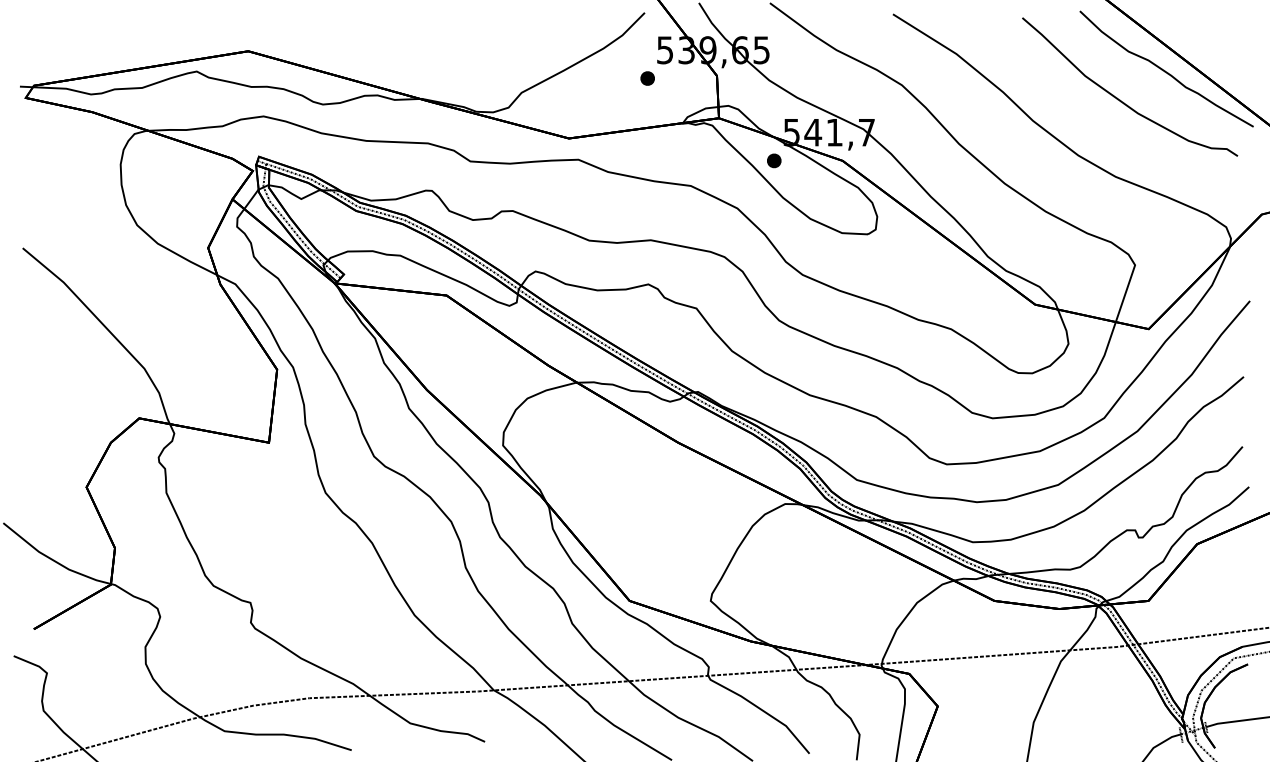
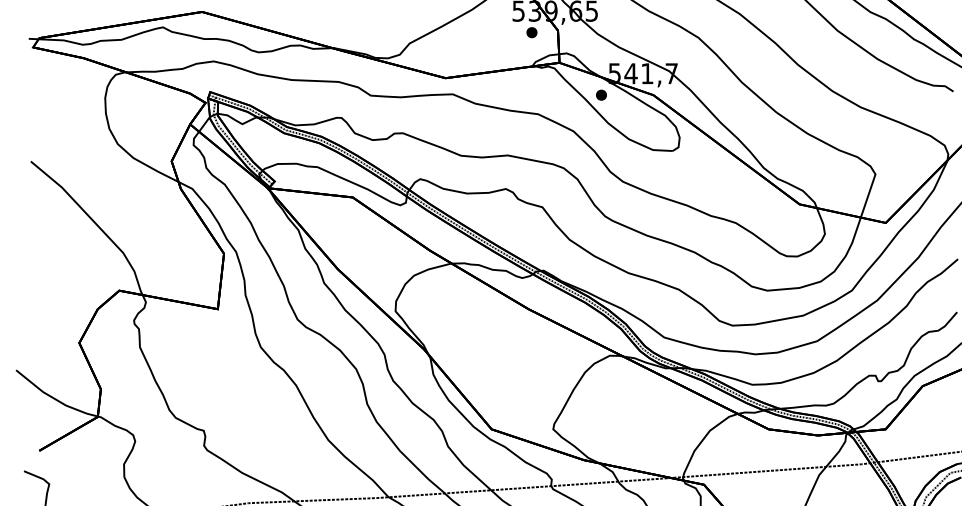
part: (647, 78) -> (531, 32), moved

